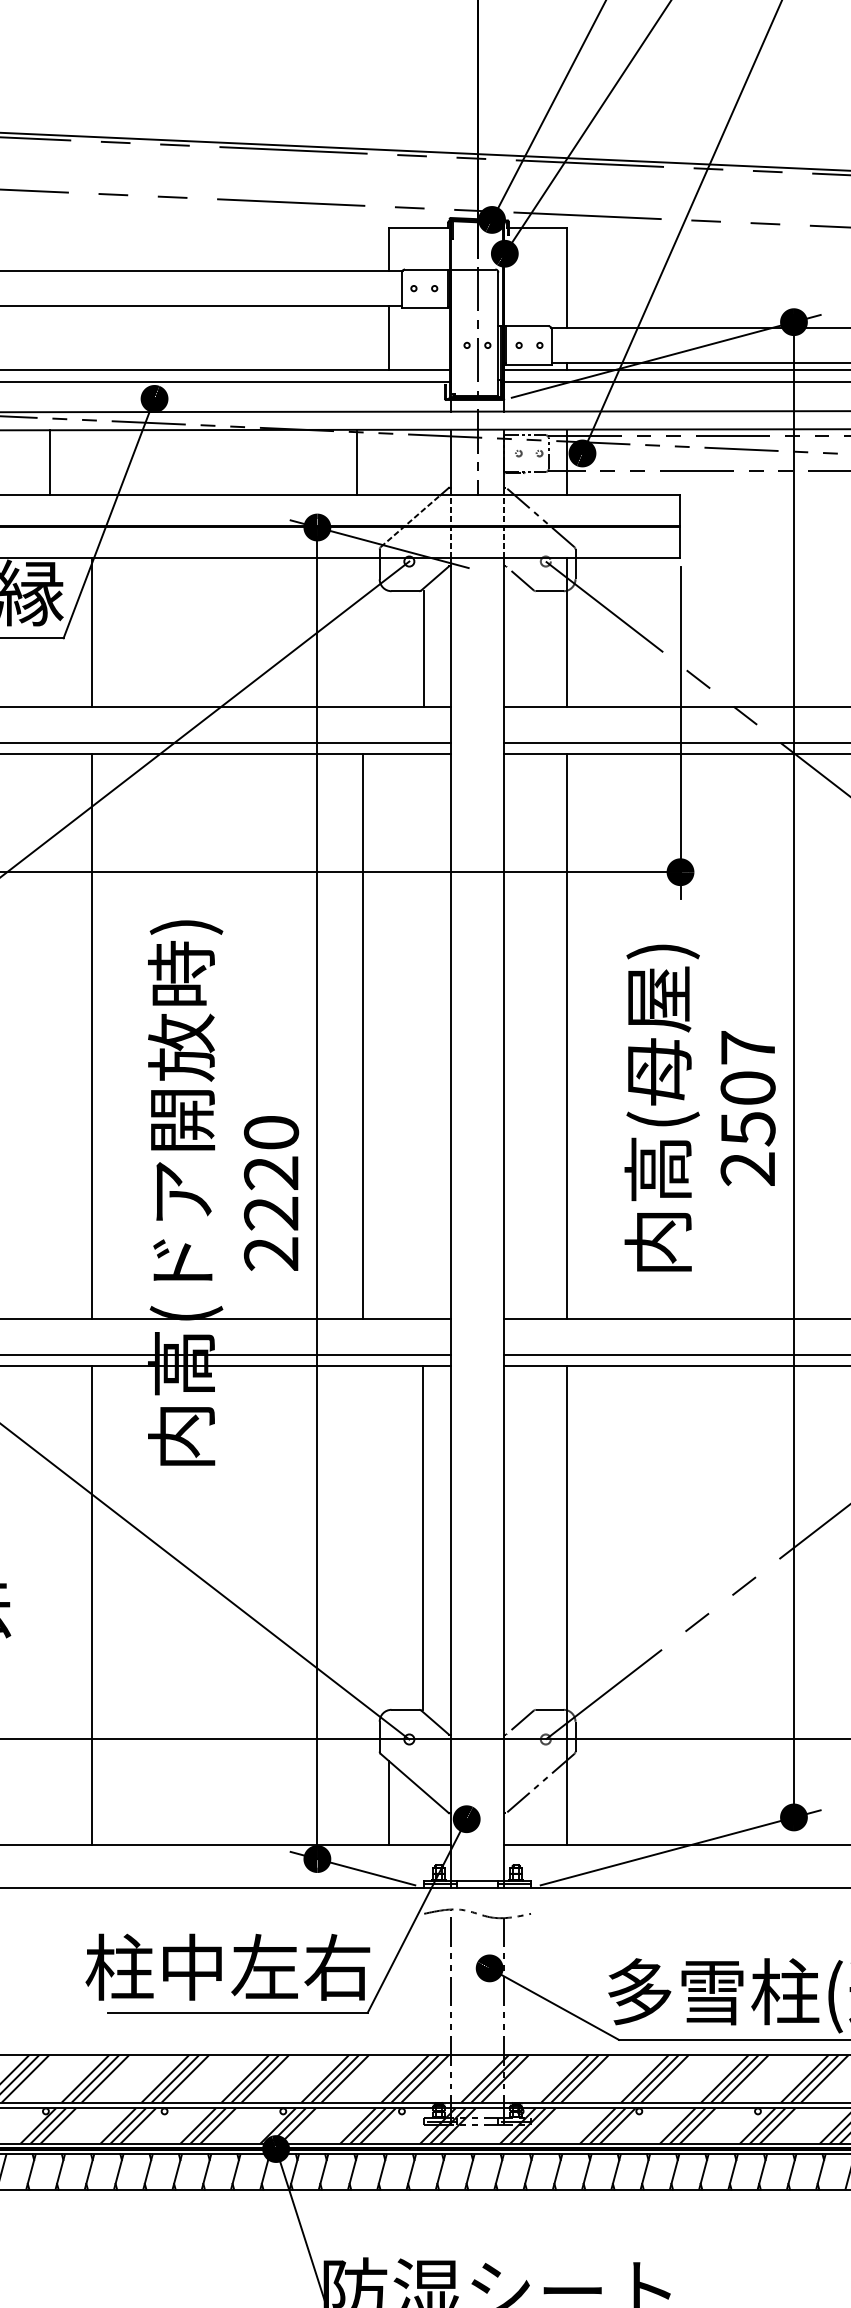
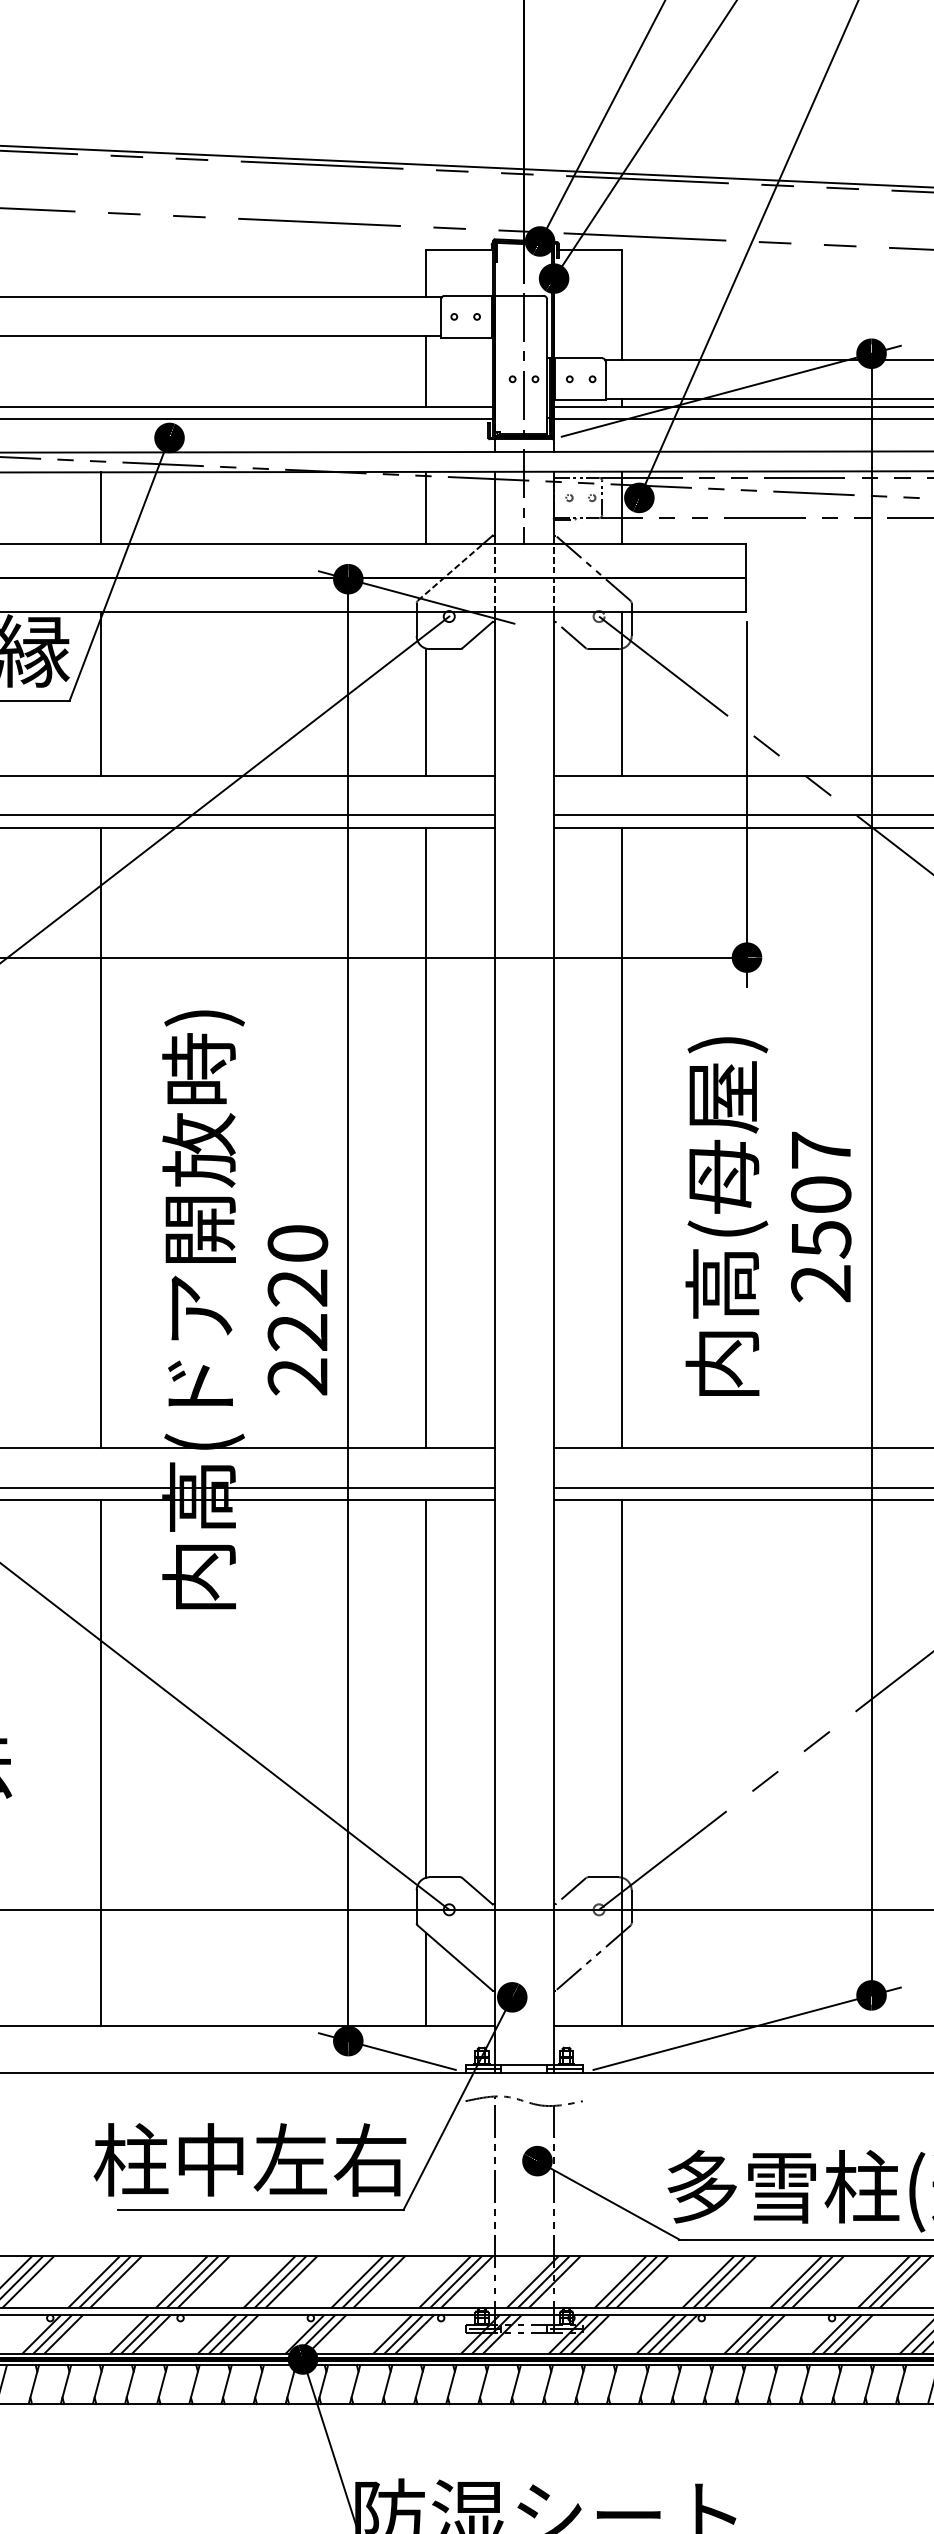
line: (49, 462) -> (100, 507), moved
line: (356, 462) -> (426, 507), moved
line: (423, 648) -> (426, 712), moved
line: (362, 1036) -> (426, 1137), moved
line: (422, 1538) -> (426, 1689), moved

